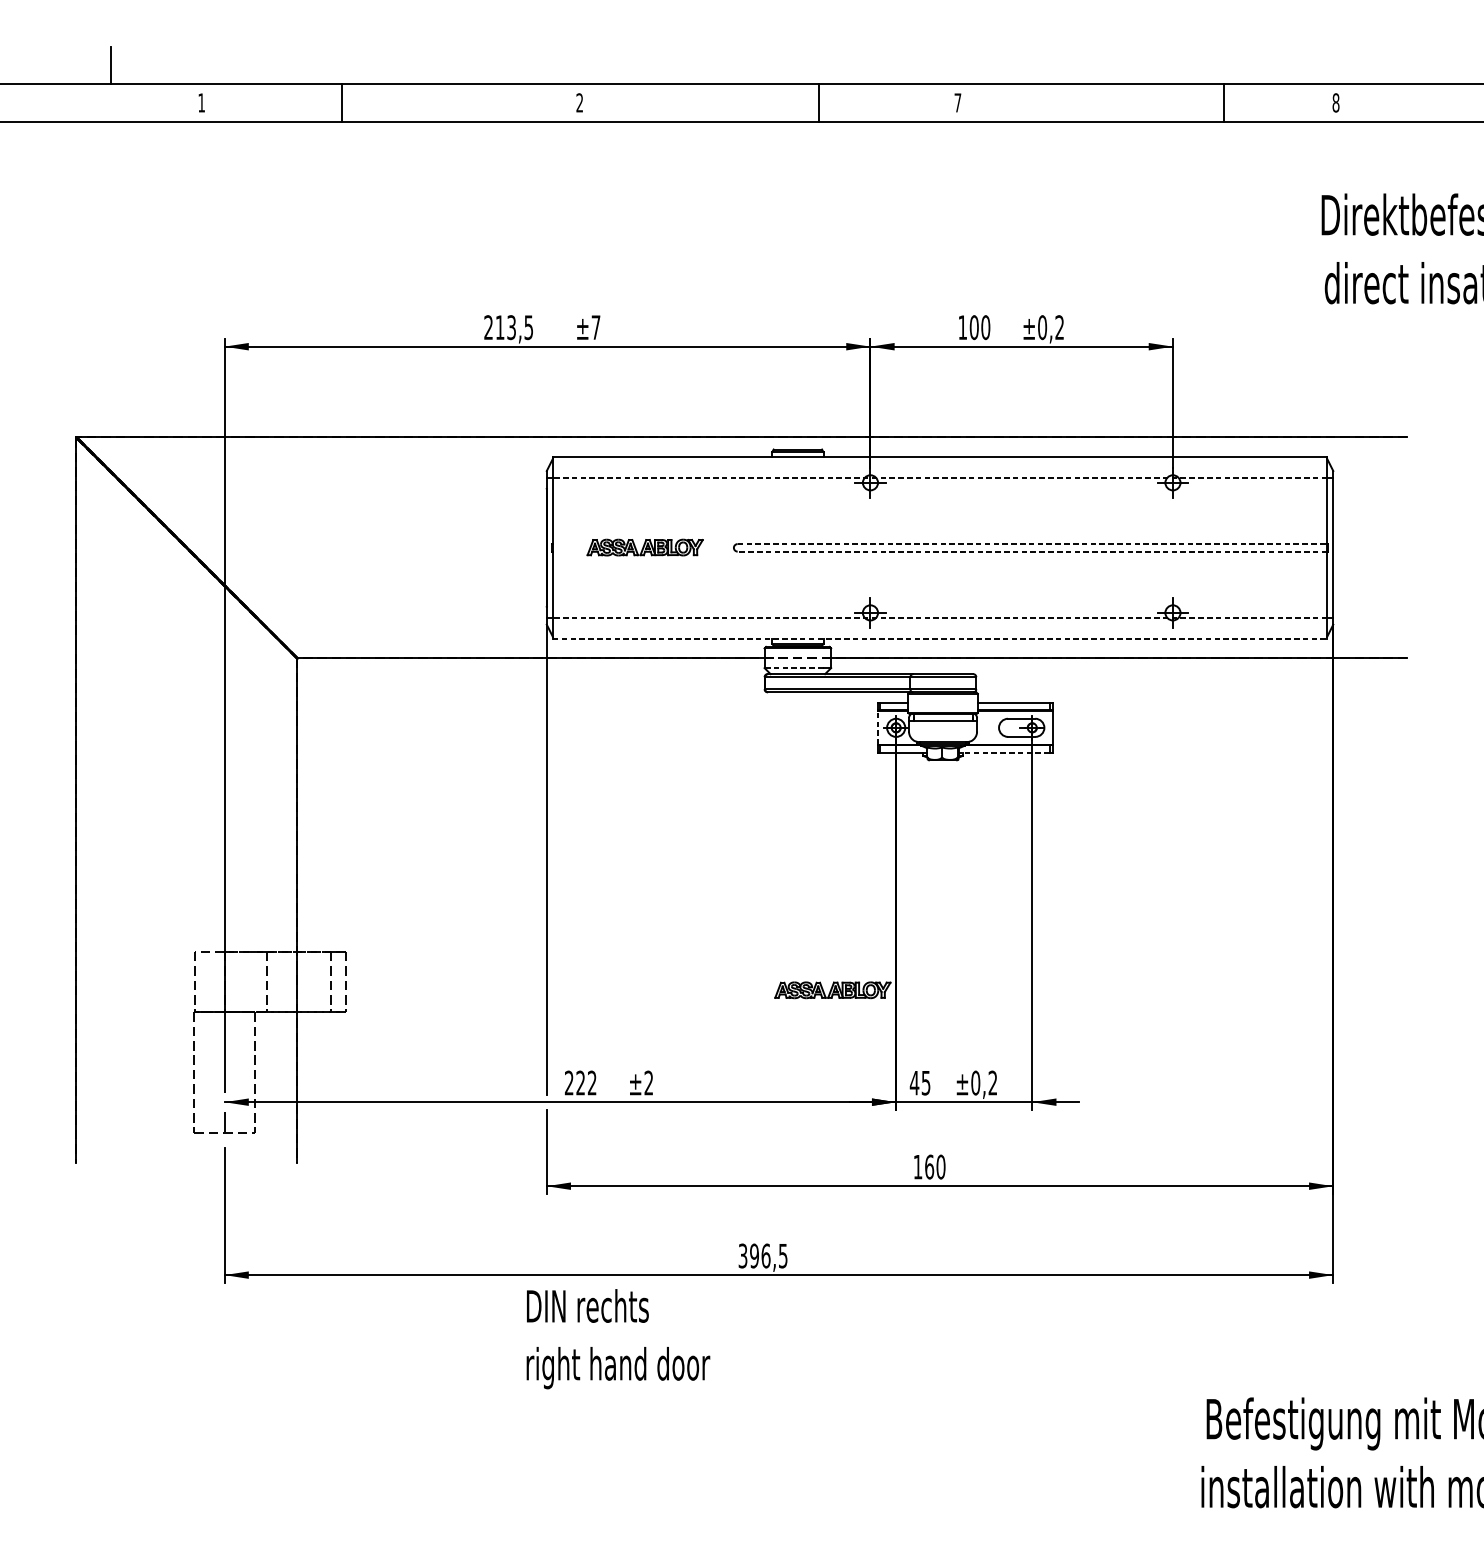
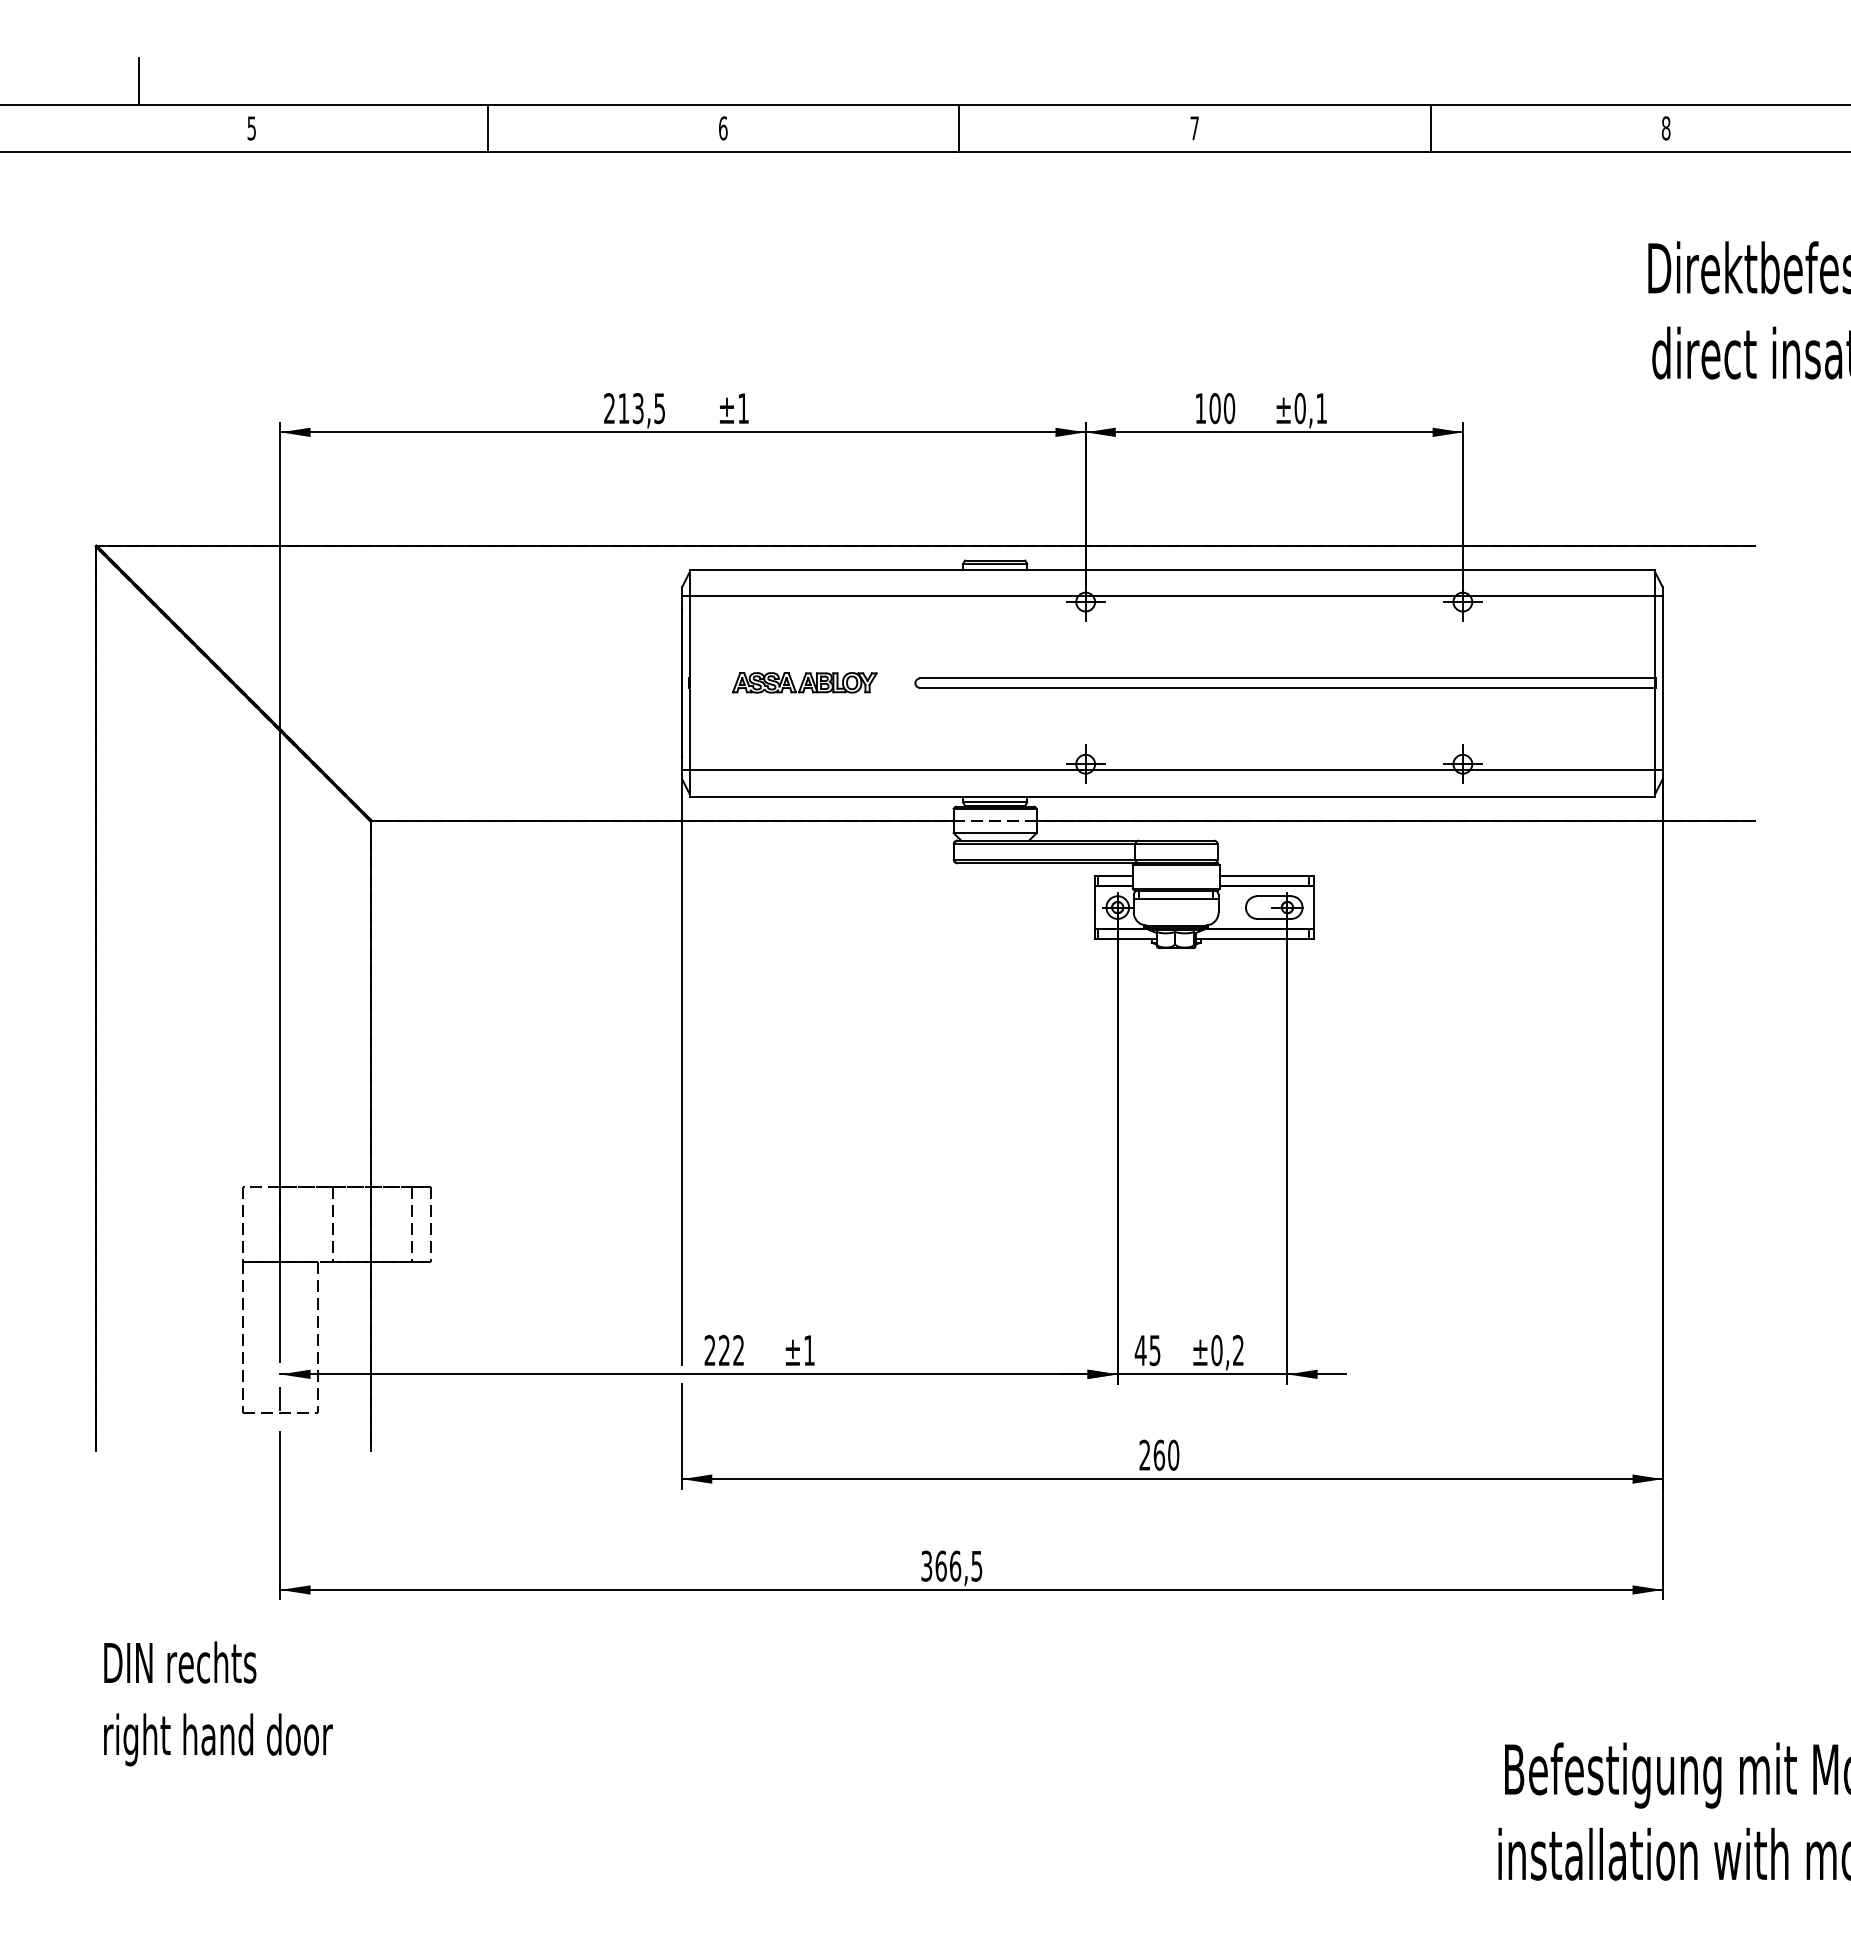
text: (201, 103) -> (251, 128), 1 -> 5
line: (341, 103) -> (487, 128), moved
text: (579, 103) -> (723, 128), 2 -> 6
line: (818, 103) -> (959, 128), moved
line: (1224, 103) -> (1430, 128), moved
text: (596, 327) -> (743, 408), ±7 -> ±1
text: (1059, 327) -> (1321, 408), ±0,2 -> ±0,1
line: (940, 478) -> (1172, 596), dashed -> solid
line: (1032, 544) -> (1287, 678), dashed -> solid
line: (1032, 551) -> (1287, 687), dashed -> solid
line: (940, 617) -> (1172, 770), dashed -> solid
line: (940, 638) -> (1172, 796), dashed -> solid
line: (794, 668) -> (990, 833), dashed -> solid
line: (878, 727) -> (1095, 907), dashed -> solid
line: (1004, 752) -> (1252, 938), dashed -> solid
part: (832, 990) -> (1038, 1234), removed
text: (648, 1083) -> (809, 1350), ±2 -> ±1
text: (917, 1166) -> (1144, 1454), 160 -> 260
text: (754, 1255) -> (940, 1565), 396,5 -> 366,5
text: (618, 1338) -> (218, 1703), moved

